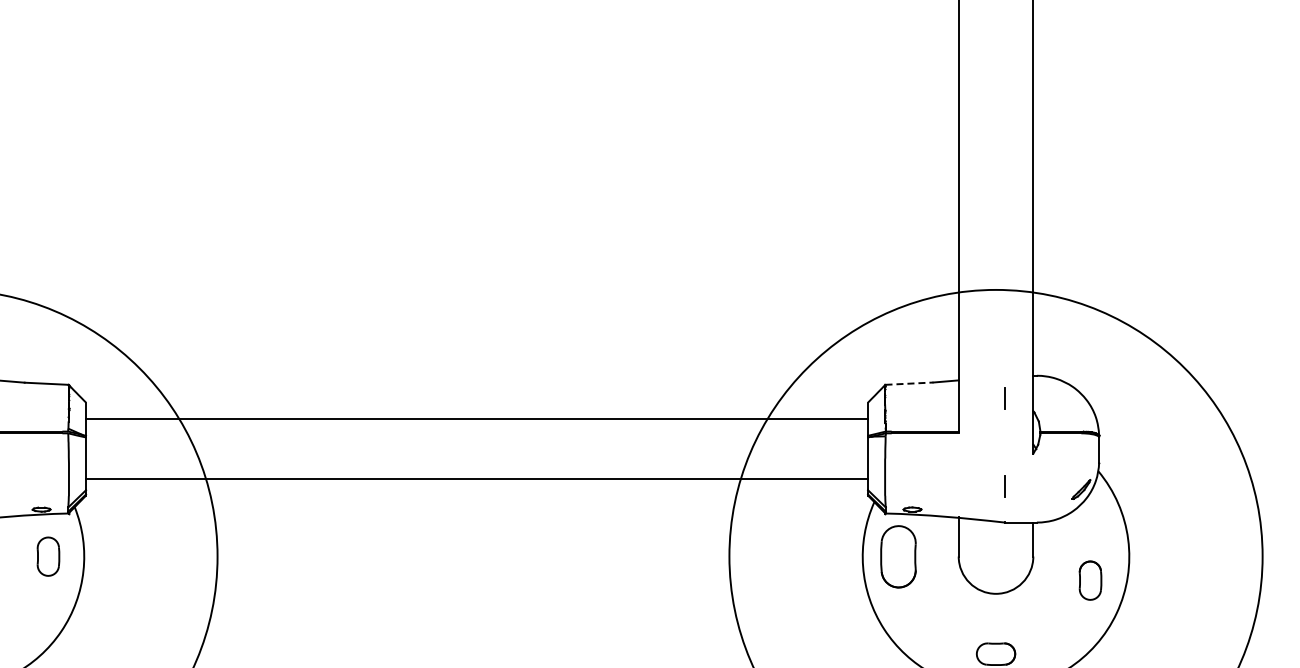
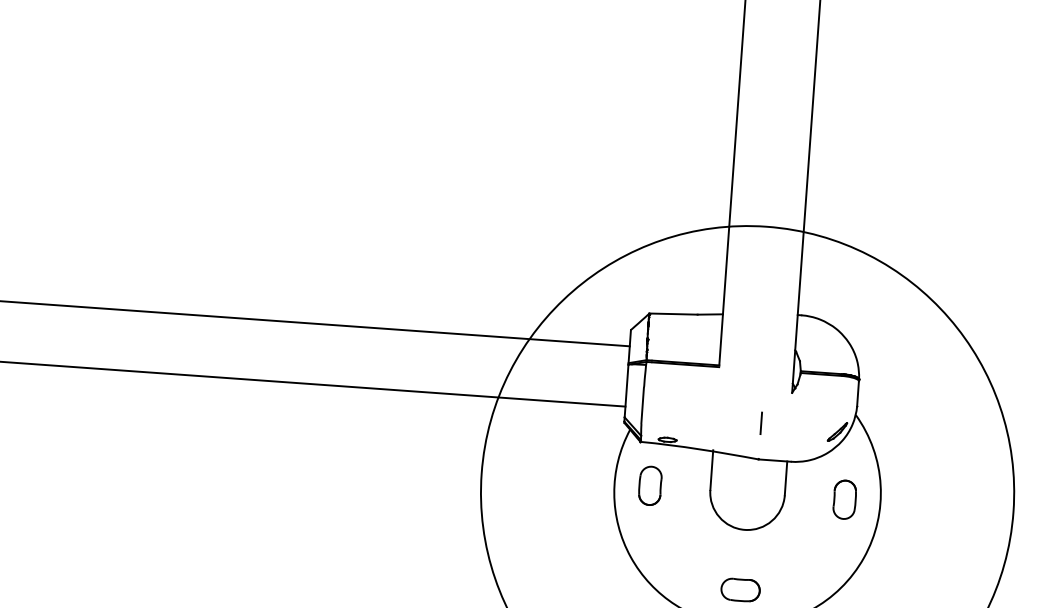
line: (909, 383) -> (673, 313), dashed -> solid
line: (1004, 398) -> (767, 335), removed
part: (898, 556) -> (650, 485), size x0.62
part: (1090, 580) -> (844, 499), moved

